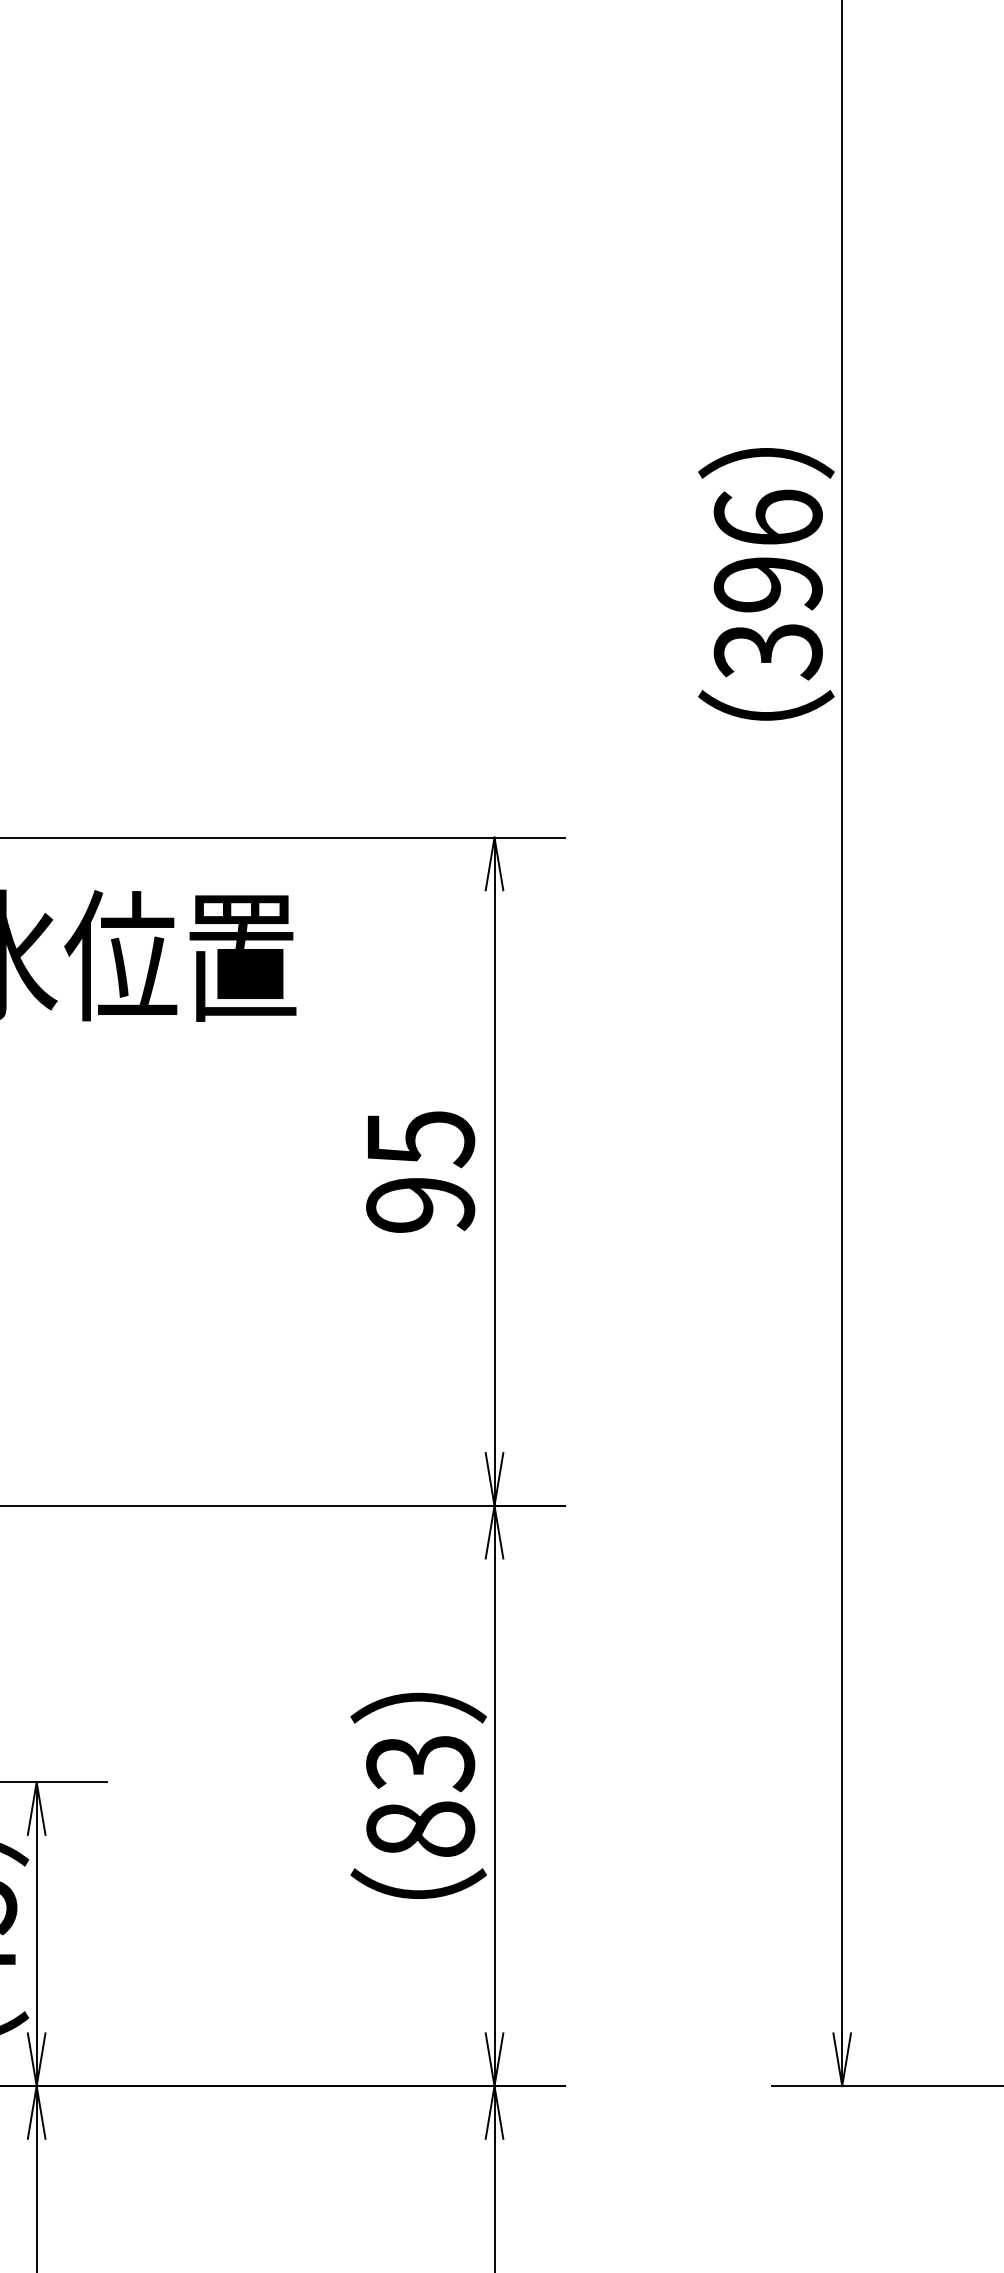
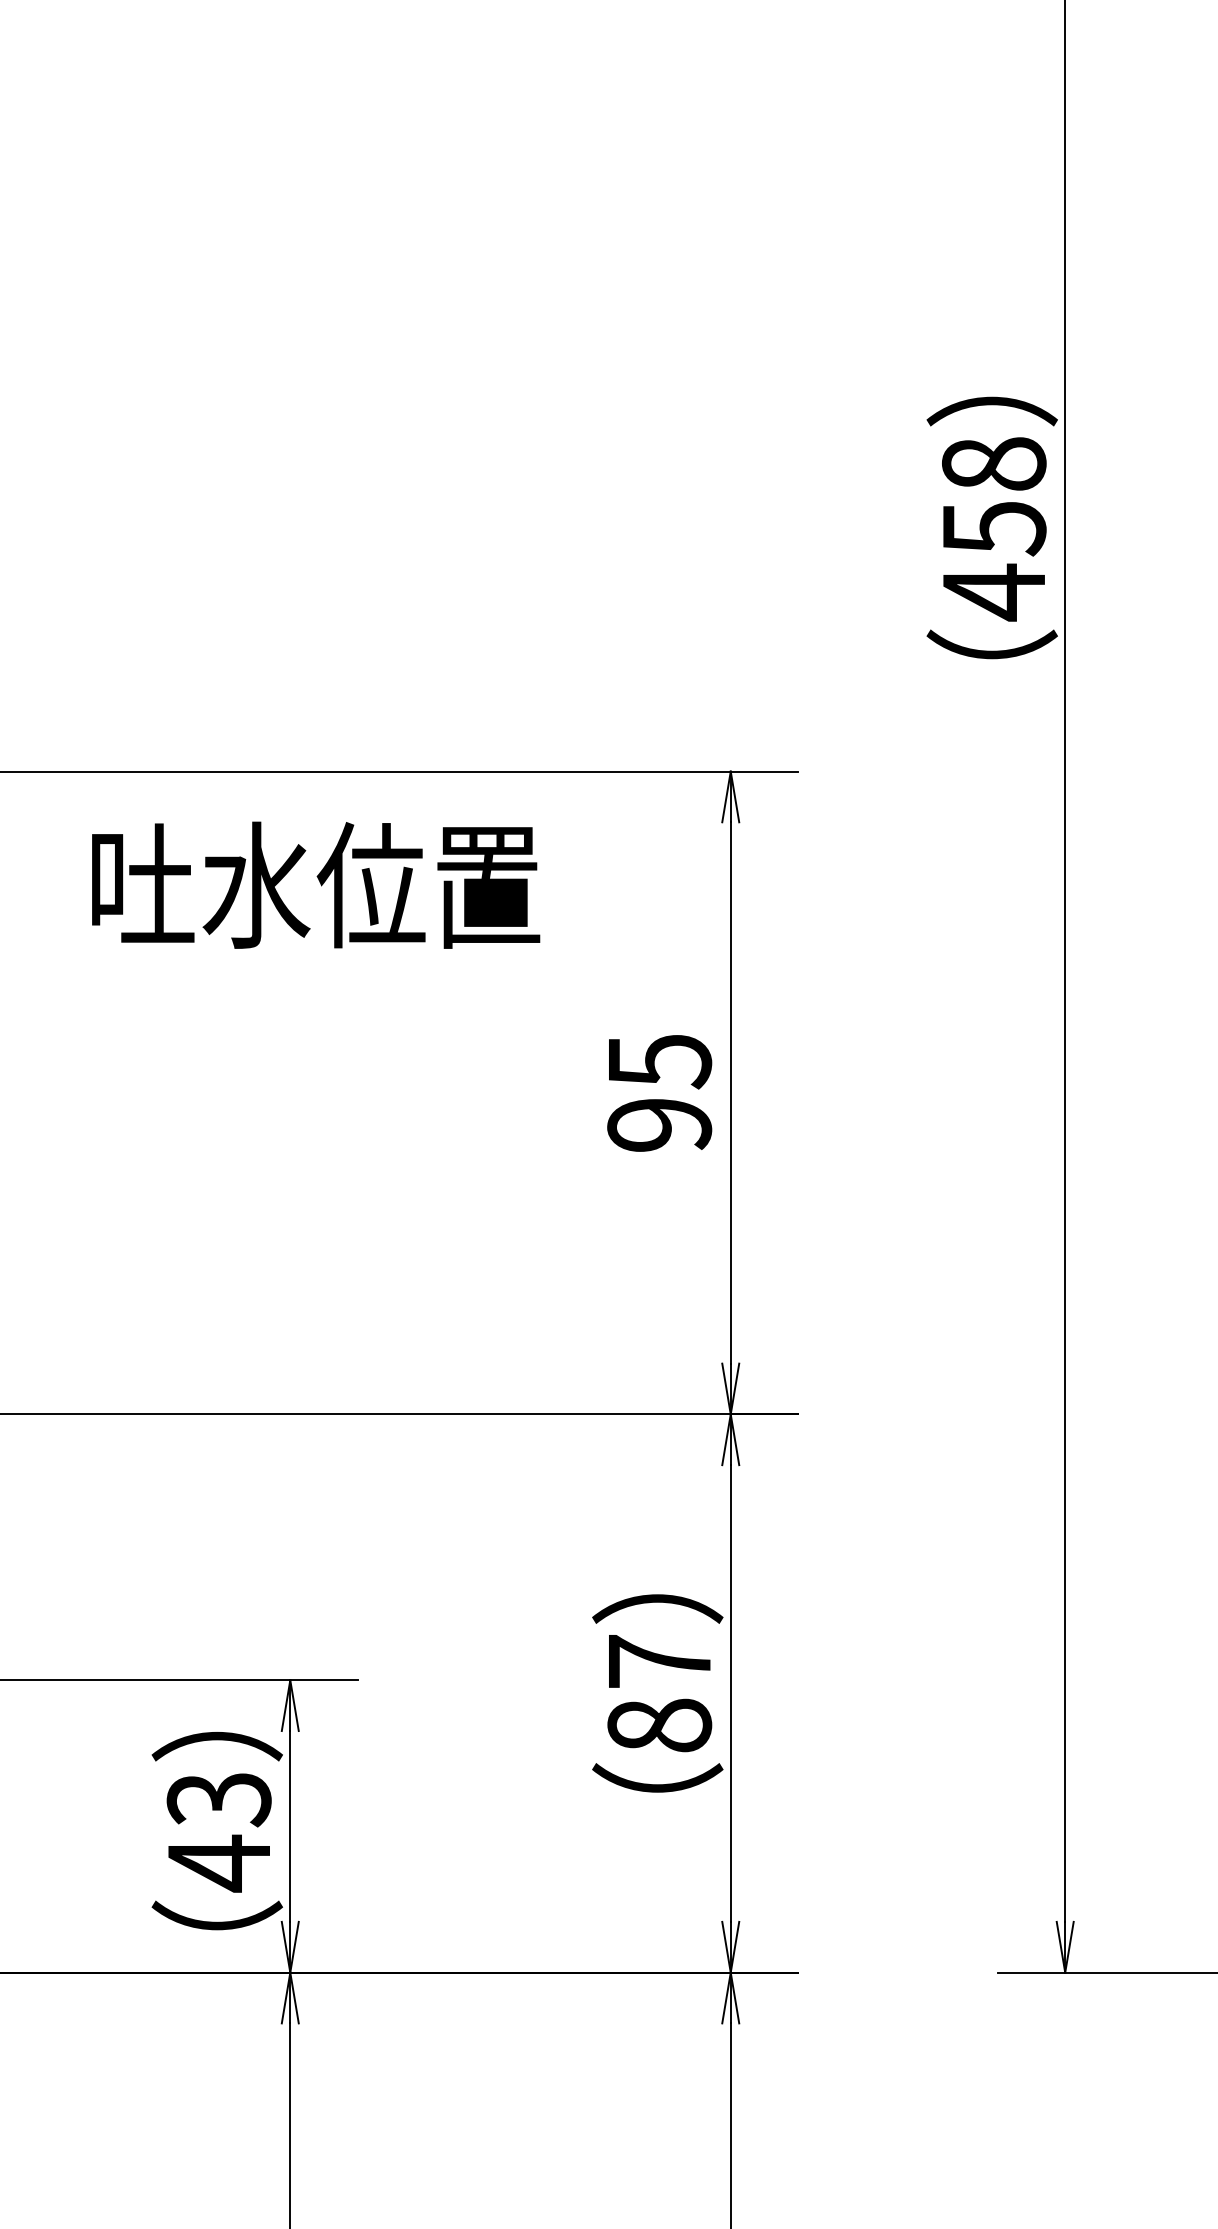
text: (767, 585) -> (993, 529), 396 -> 458
text: (420, 1763) -> (659, 1662), 83 -> 87

